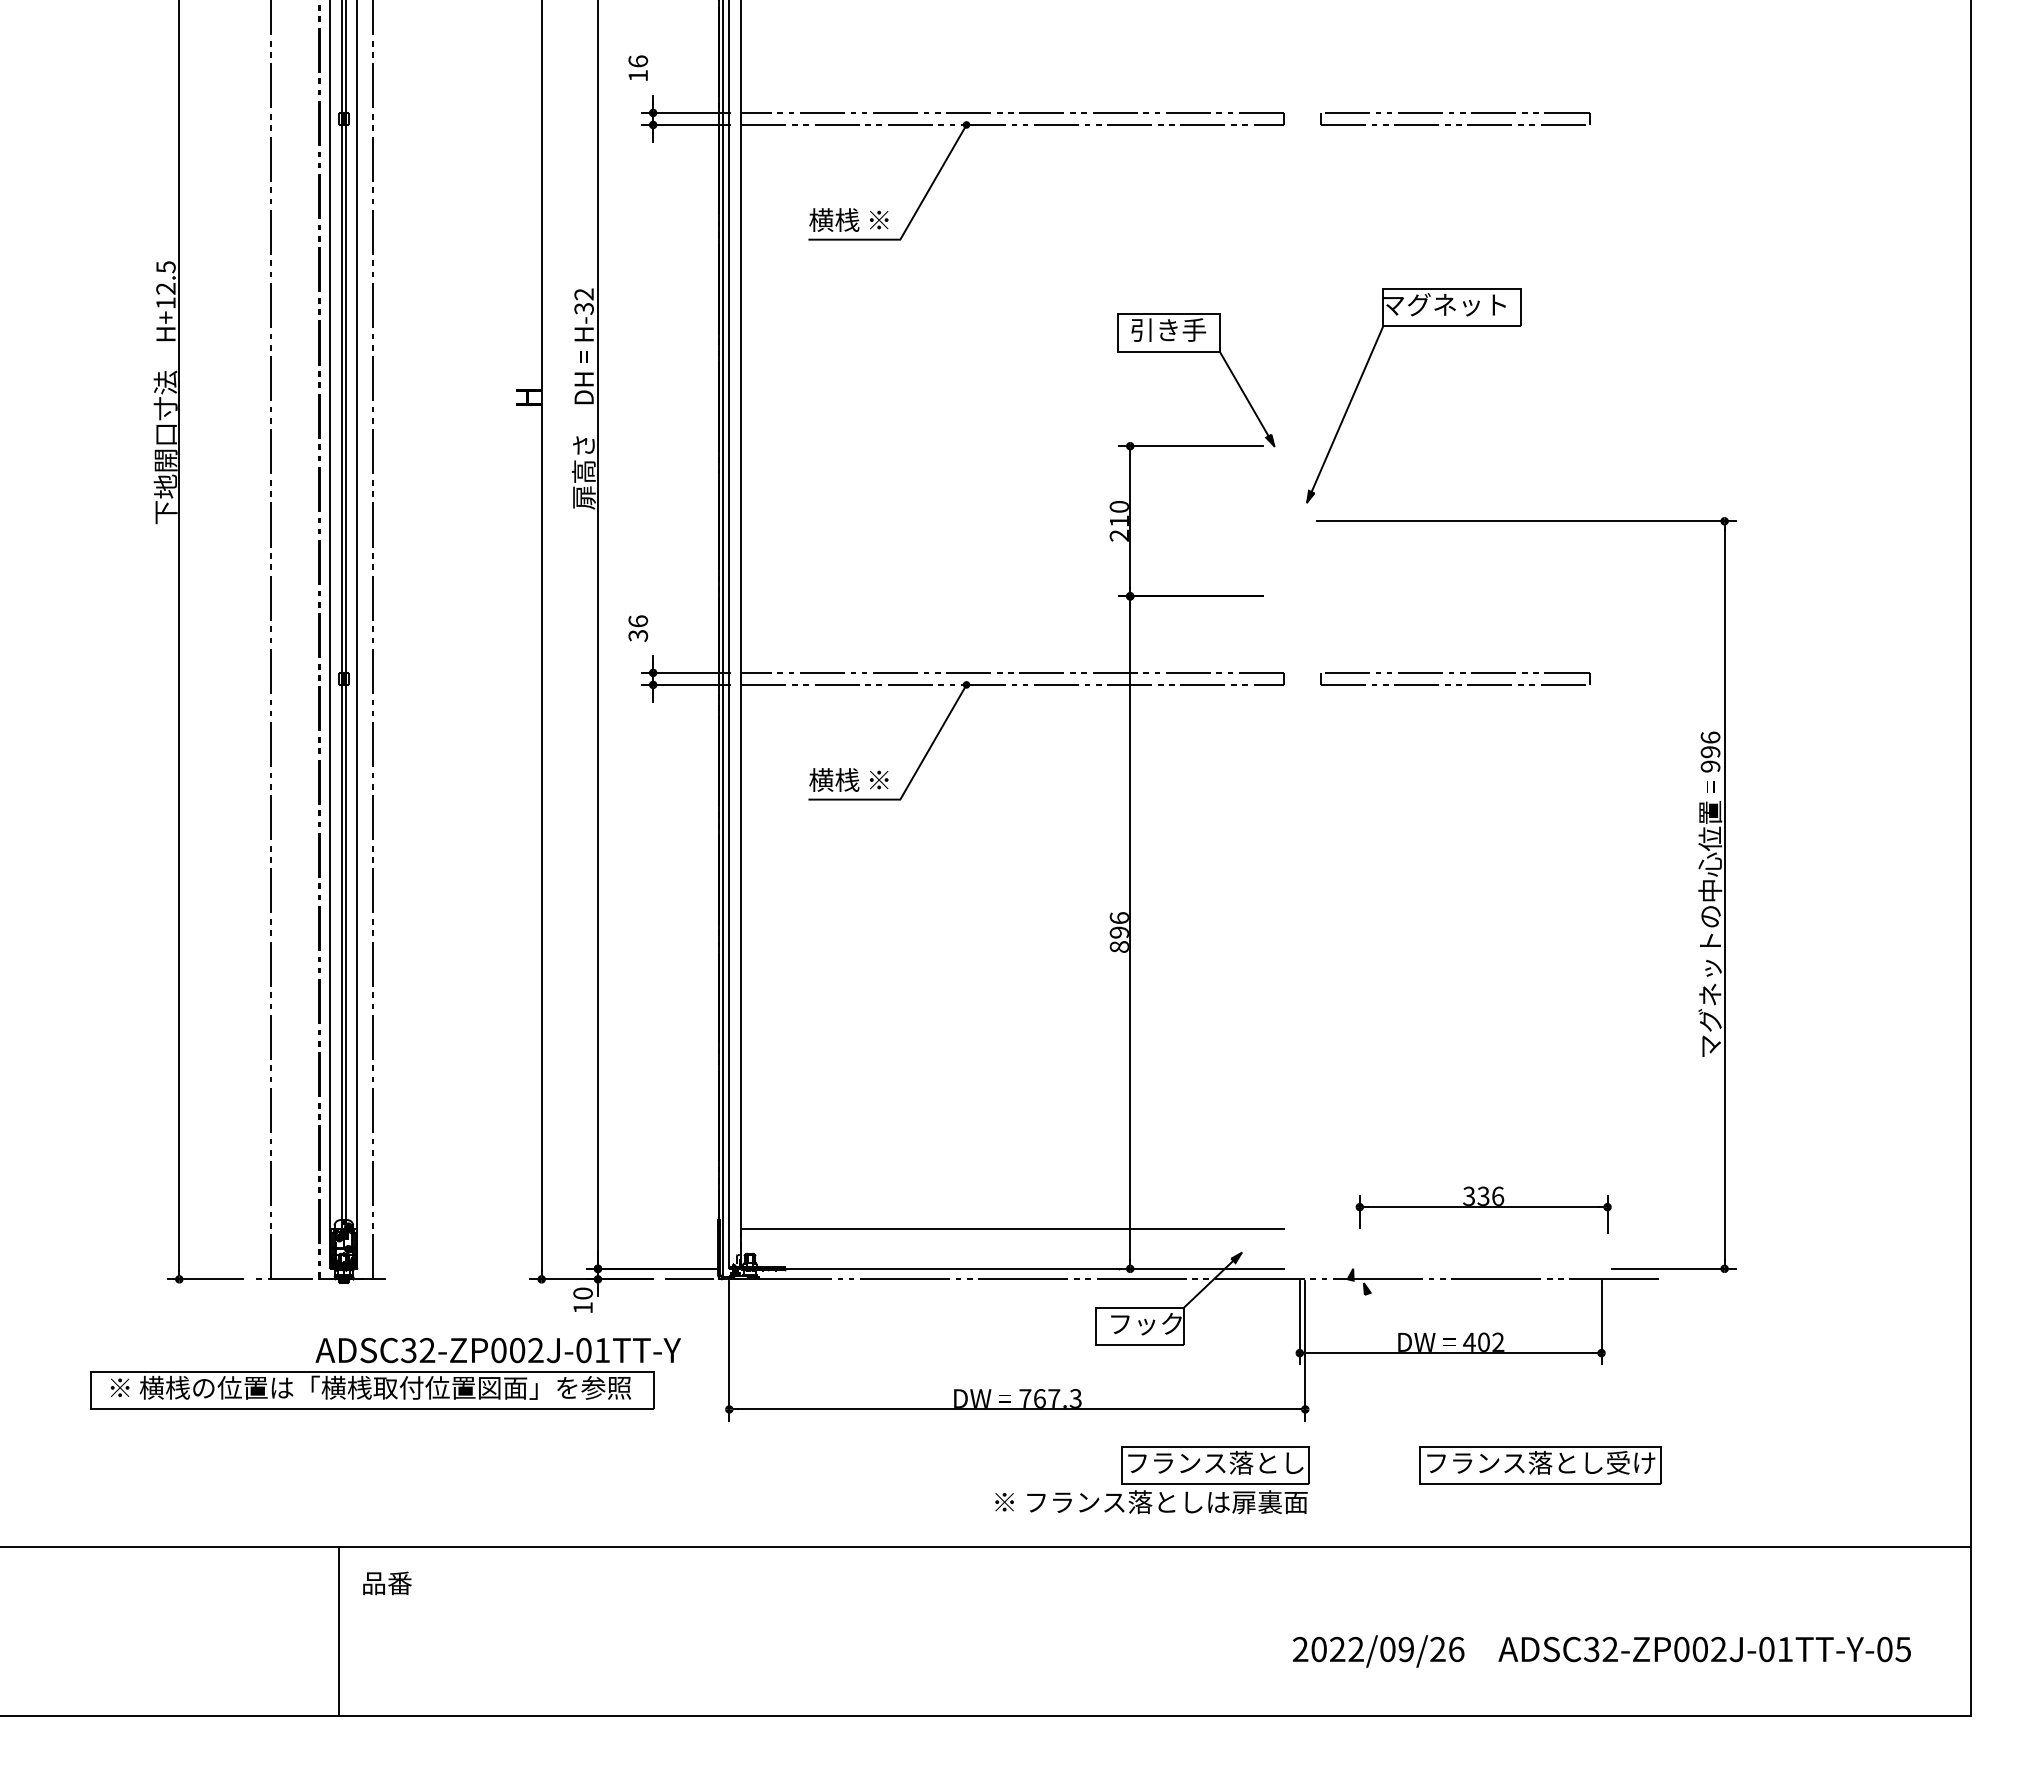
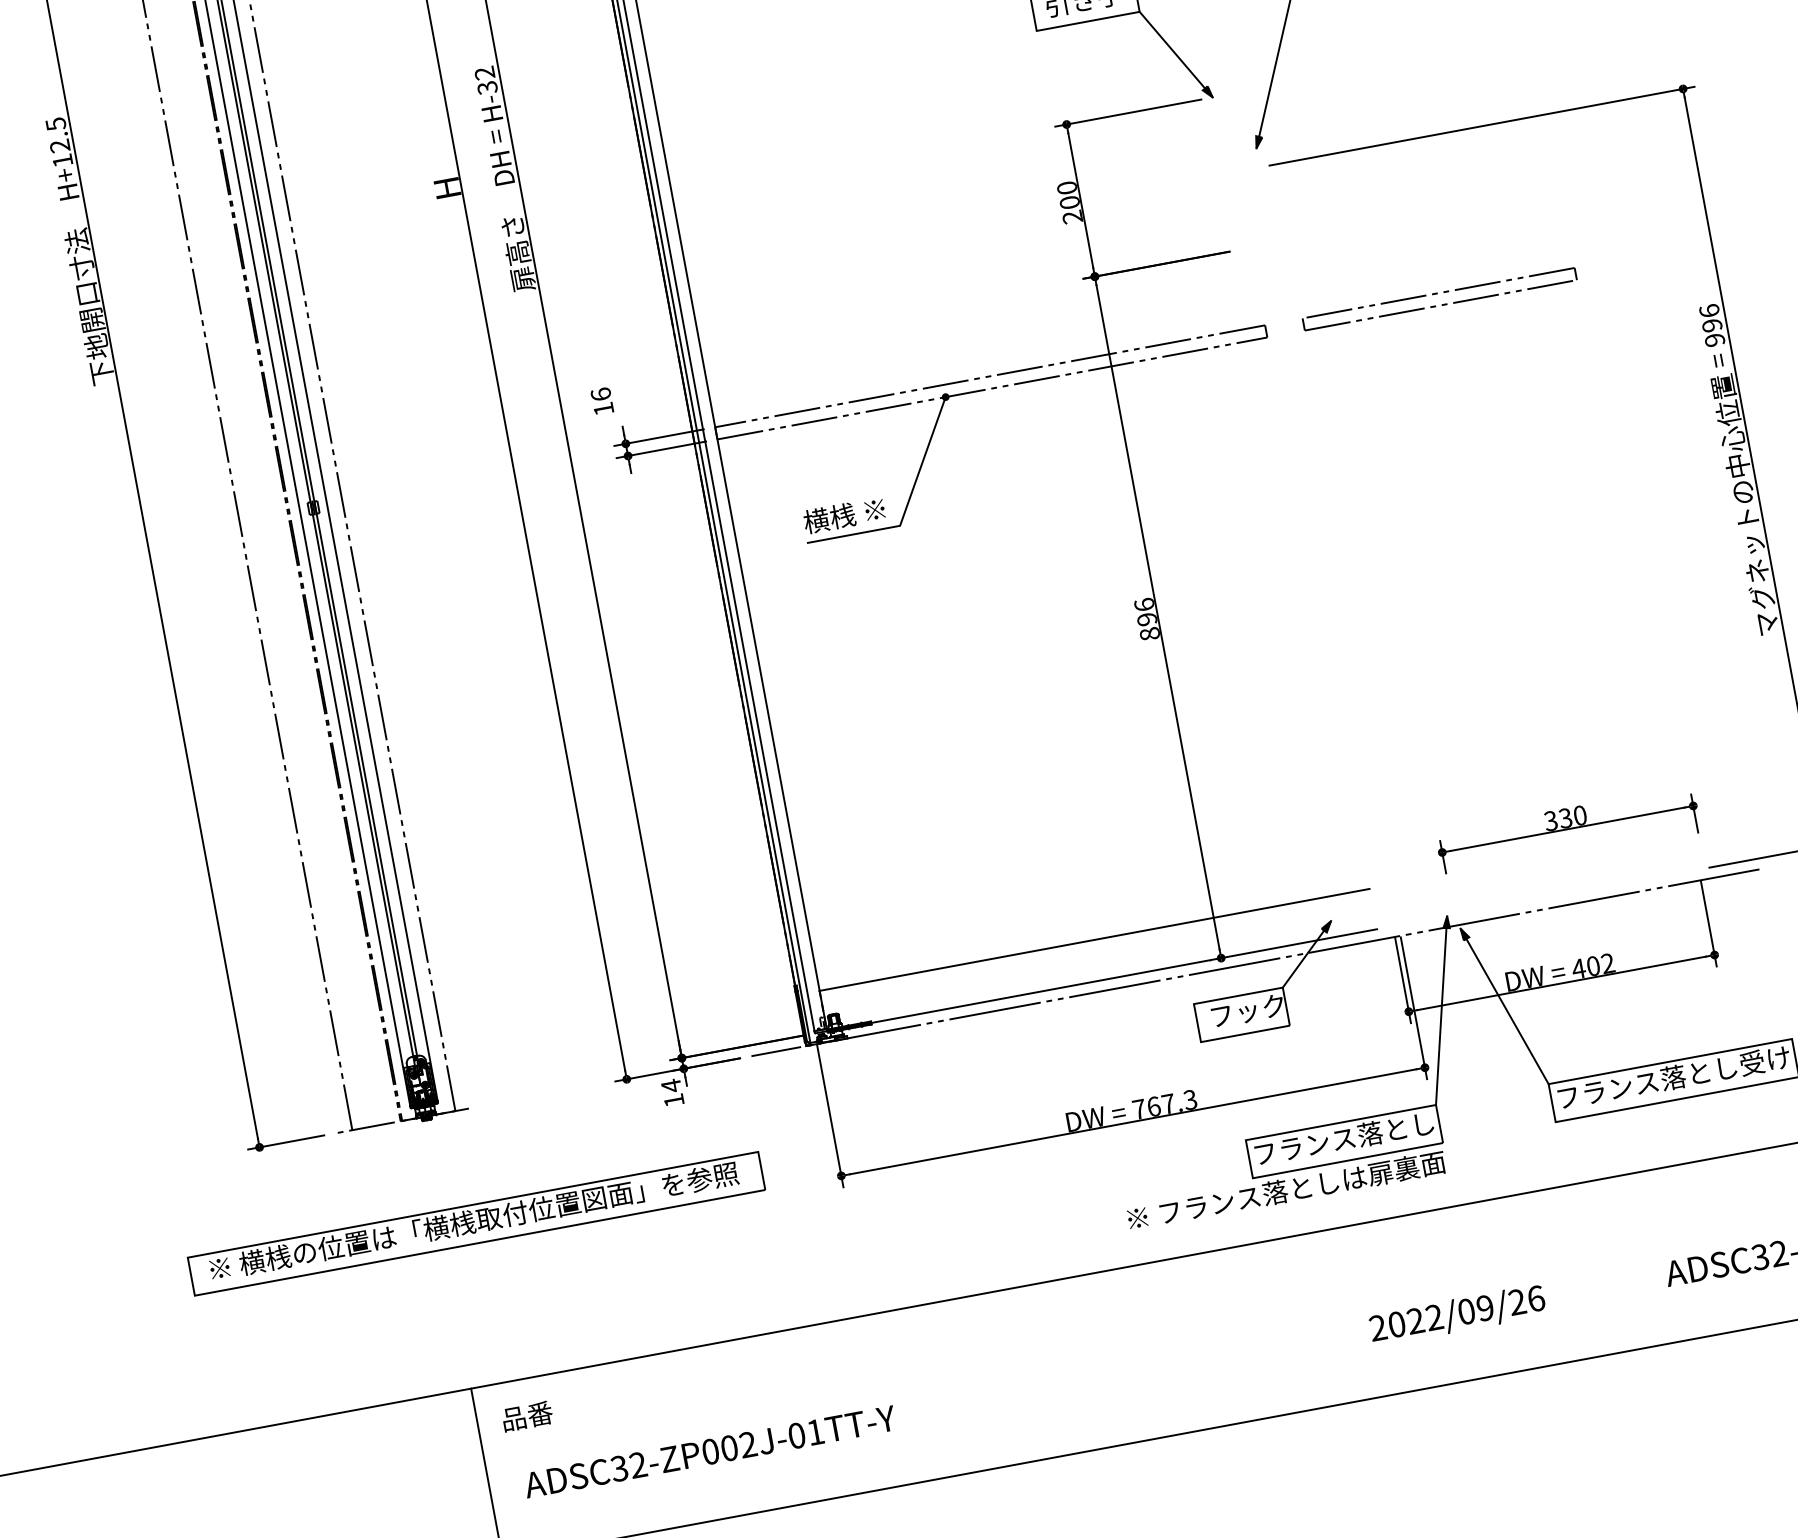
text: (1118, 521) -> (1068, 203), 210 -> 200
text: (638, 635) -> (603, 408), 36 -> 16
text: (1498, 1195) -> (1580, 814), 336 -> 330
text: (582, 1293) -> (670, 1085), 10 -> 14
text: (497, 1350) -> (709, 1452), moved
line: (1331, 1357) -> (1441, 1010), added
line: (1391, 1364) -> (1503, 1006), added
text: (1378, 1651) -> (1457, 1315), moved

